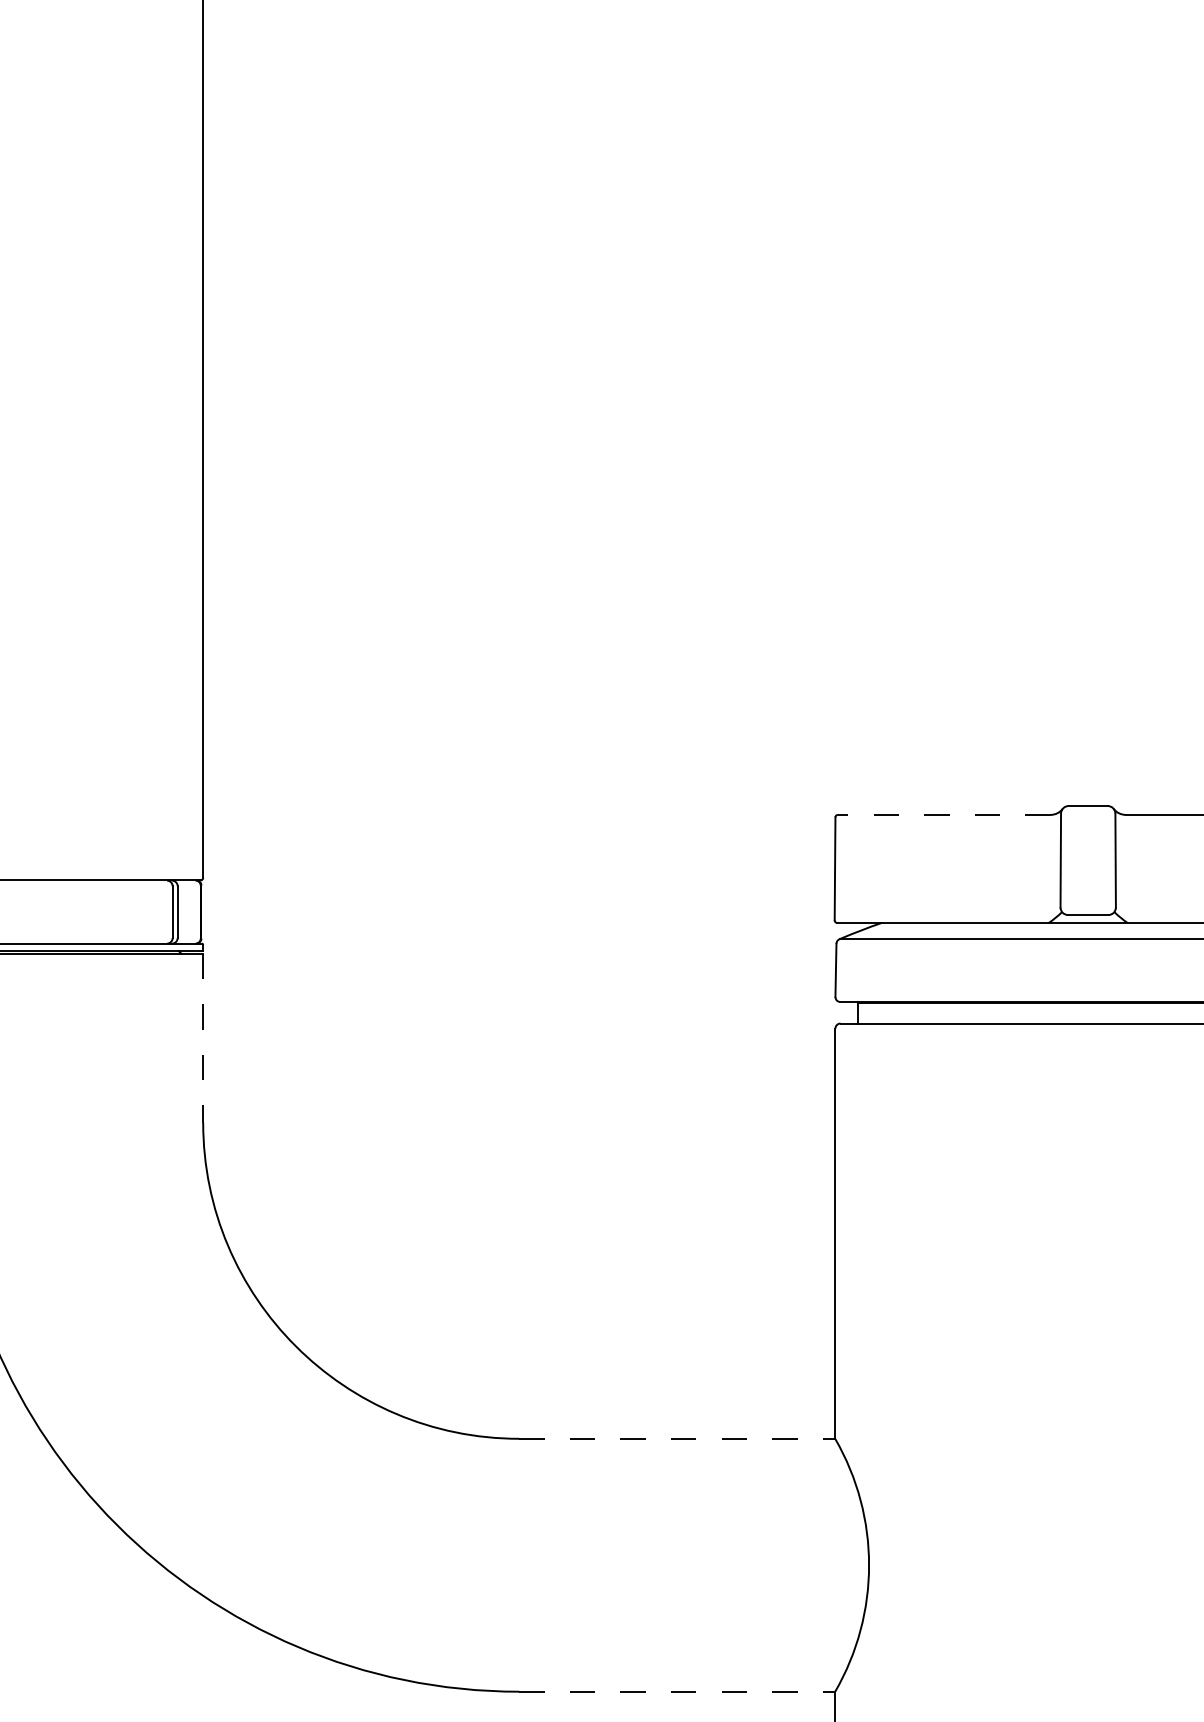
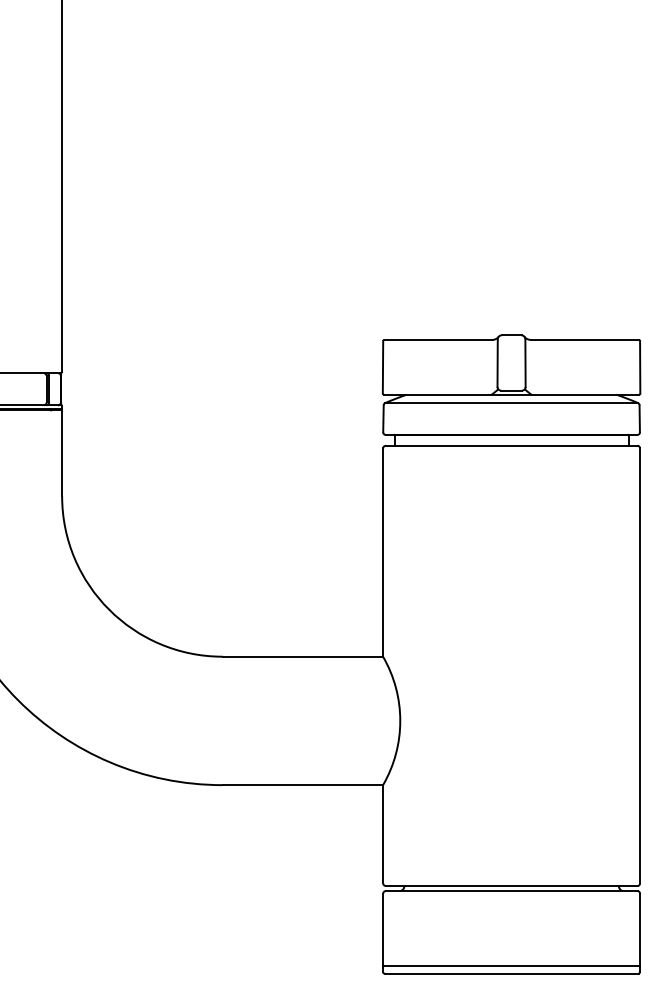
line: (944, 814) -> (438, 339), dashed -> solid
line: (203, 1038) -> (62, 453), dashed -> solid
line: (678, 1438) -> (303, 656), dashed -> solid
line: (678, 1692) -> (303, 785), dashed -> solid

